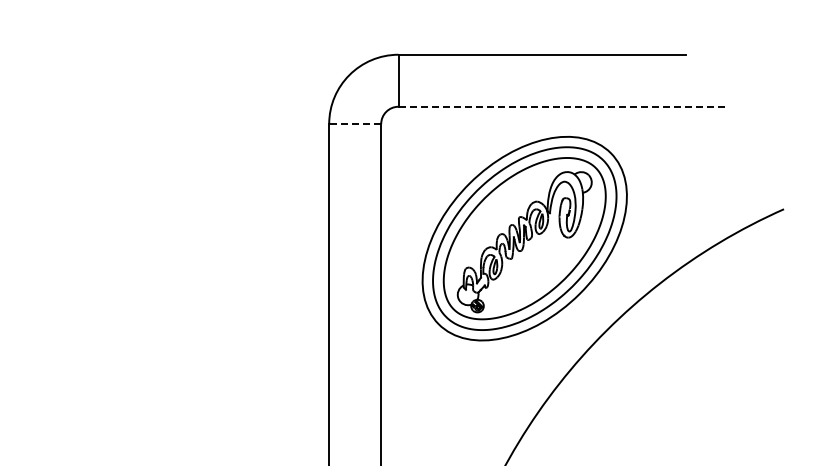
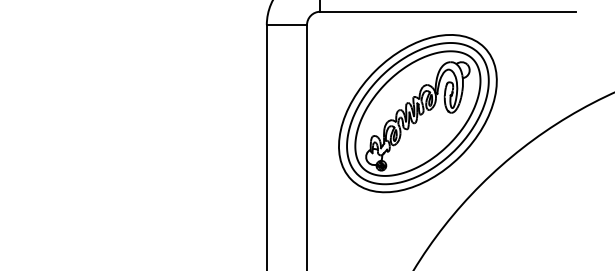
line: (564, 106) -> (448, 11), dashed -> solid
line: (354, 124) -> (286, 25), dashed -> solid

